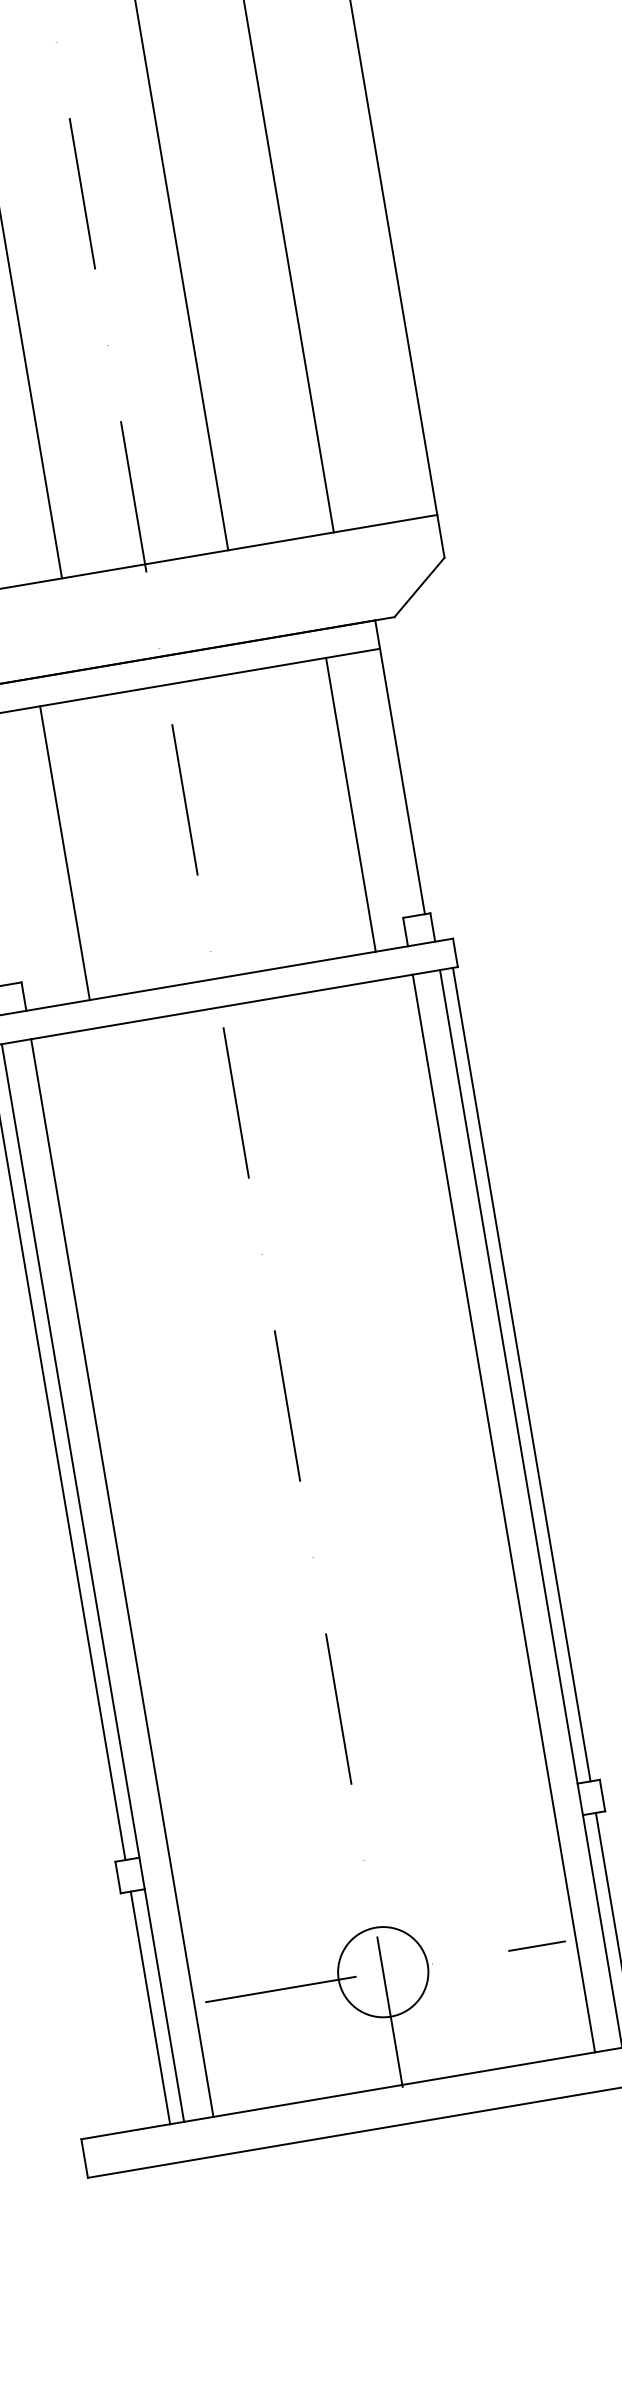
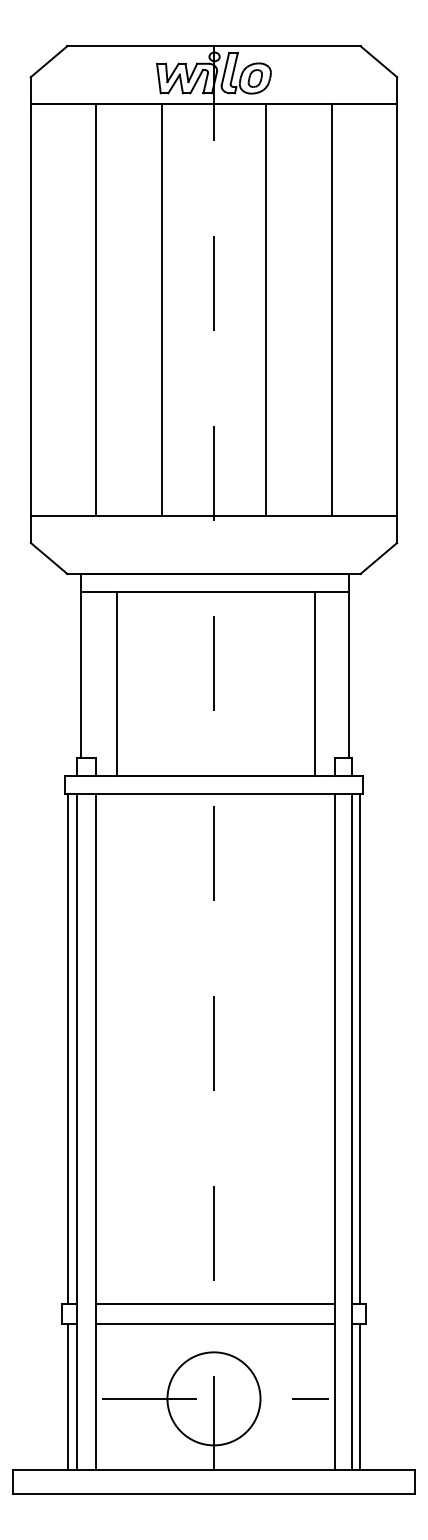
line: (65, 852) -> (117, 683), moved
line: (358, 1819) -> (214, 1303), added
line: (363, 1851) -> (214, 1323), added
circle: (382, 1971) -> (213, 1398), size x1.67

